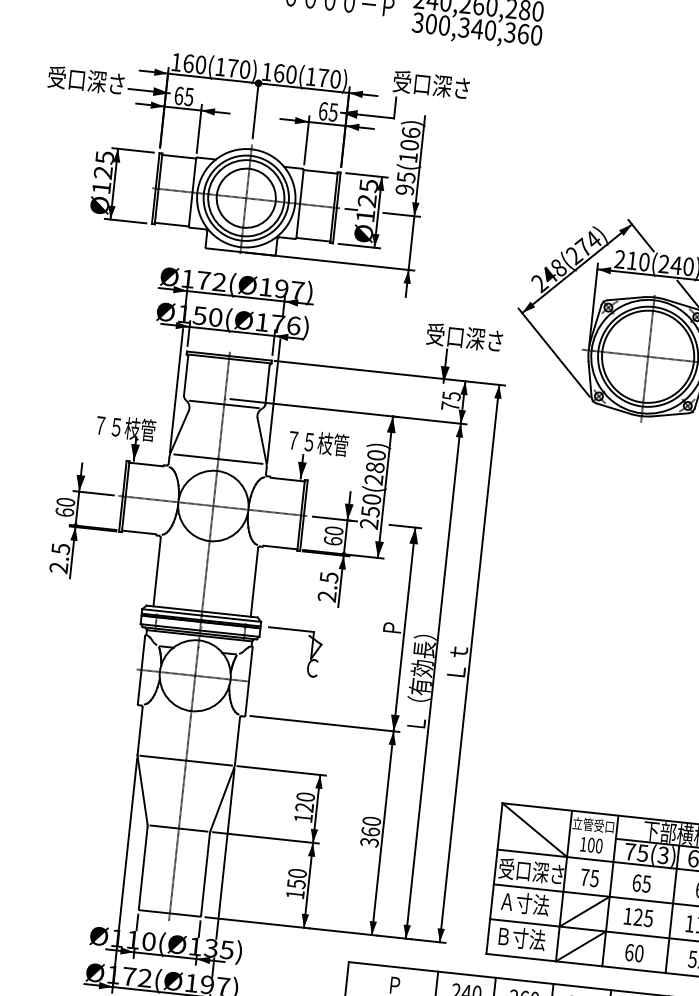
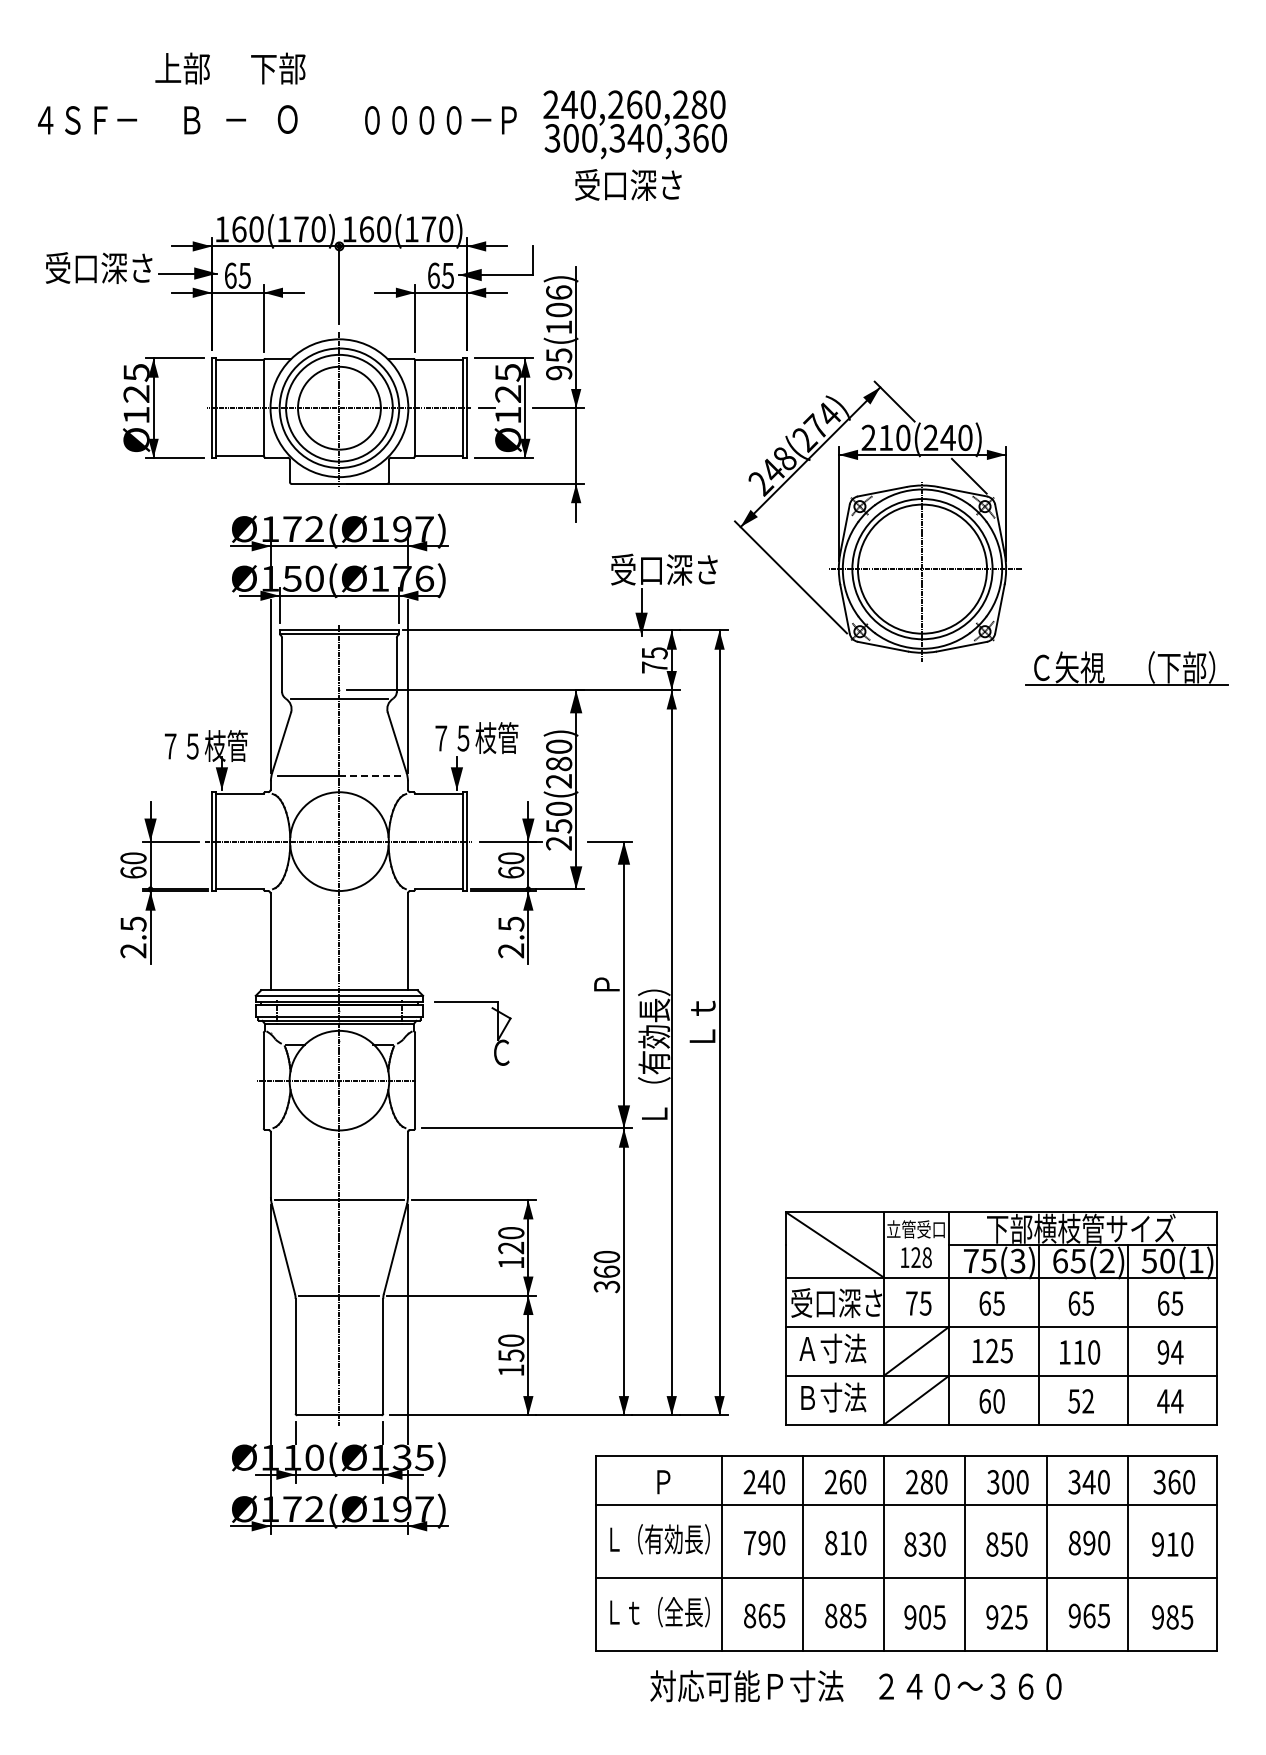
text: (431, 84) -> (628, 184), moved
line: (240, 461) -> (370, 775), solid -> dashed
text: (595, 845) -> (921, 1257), 100 -> 128

